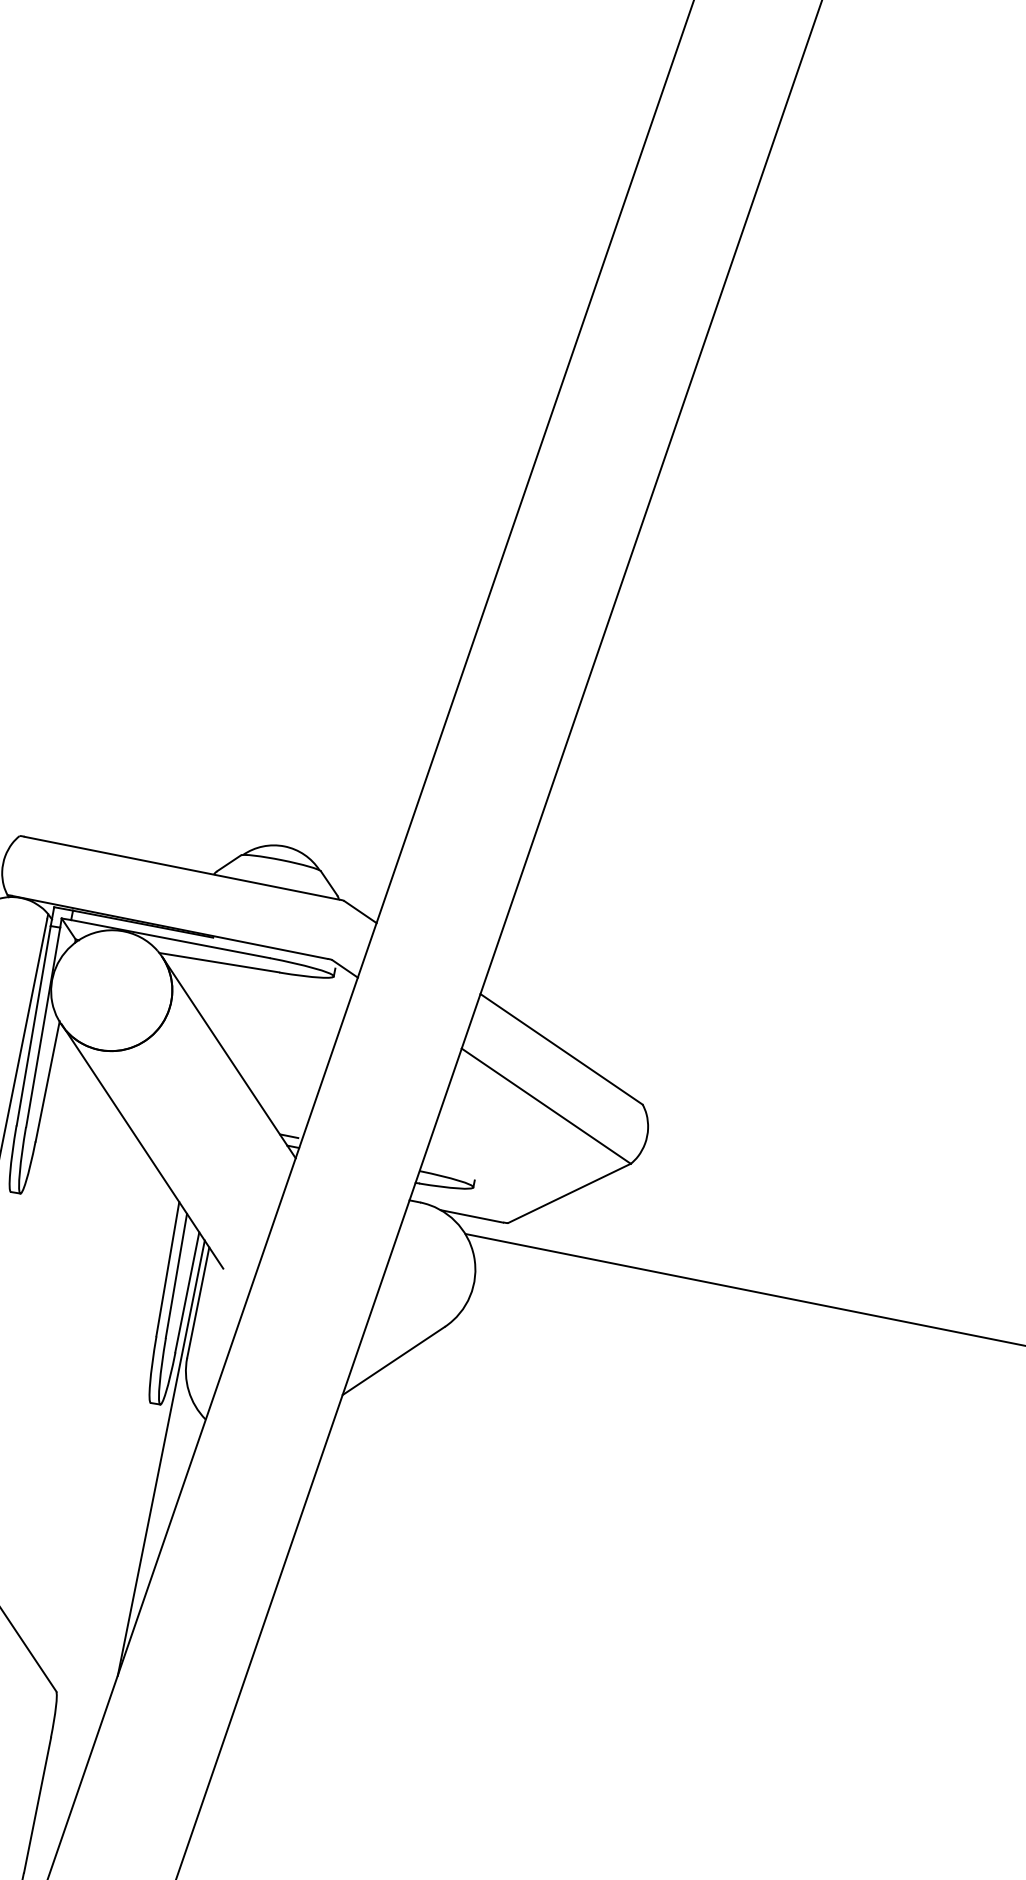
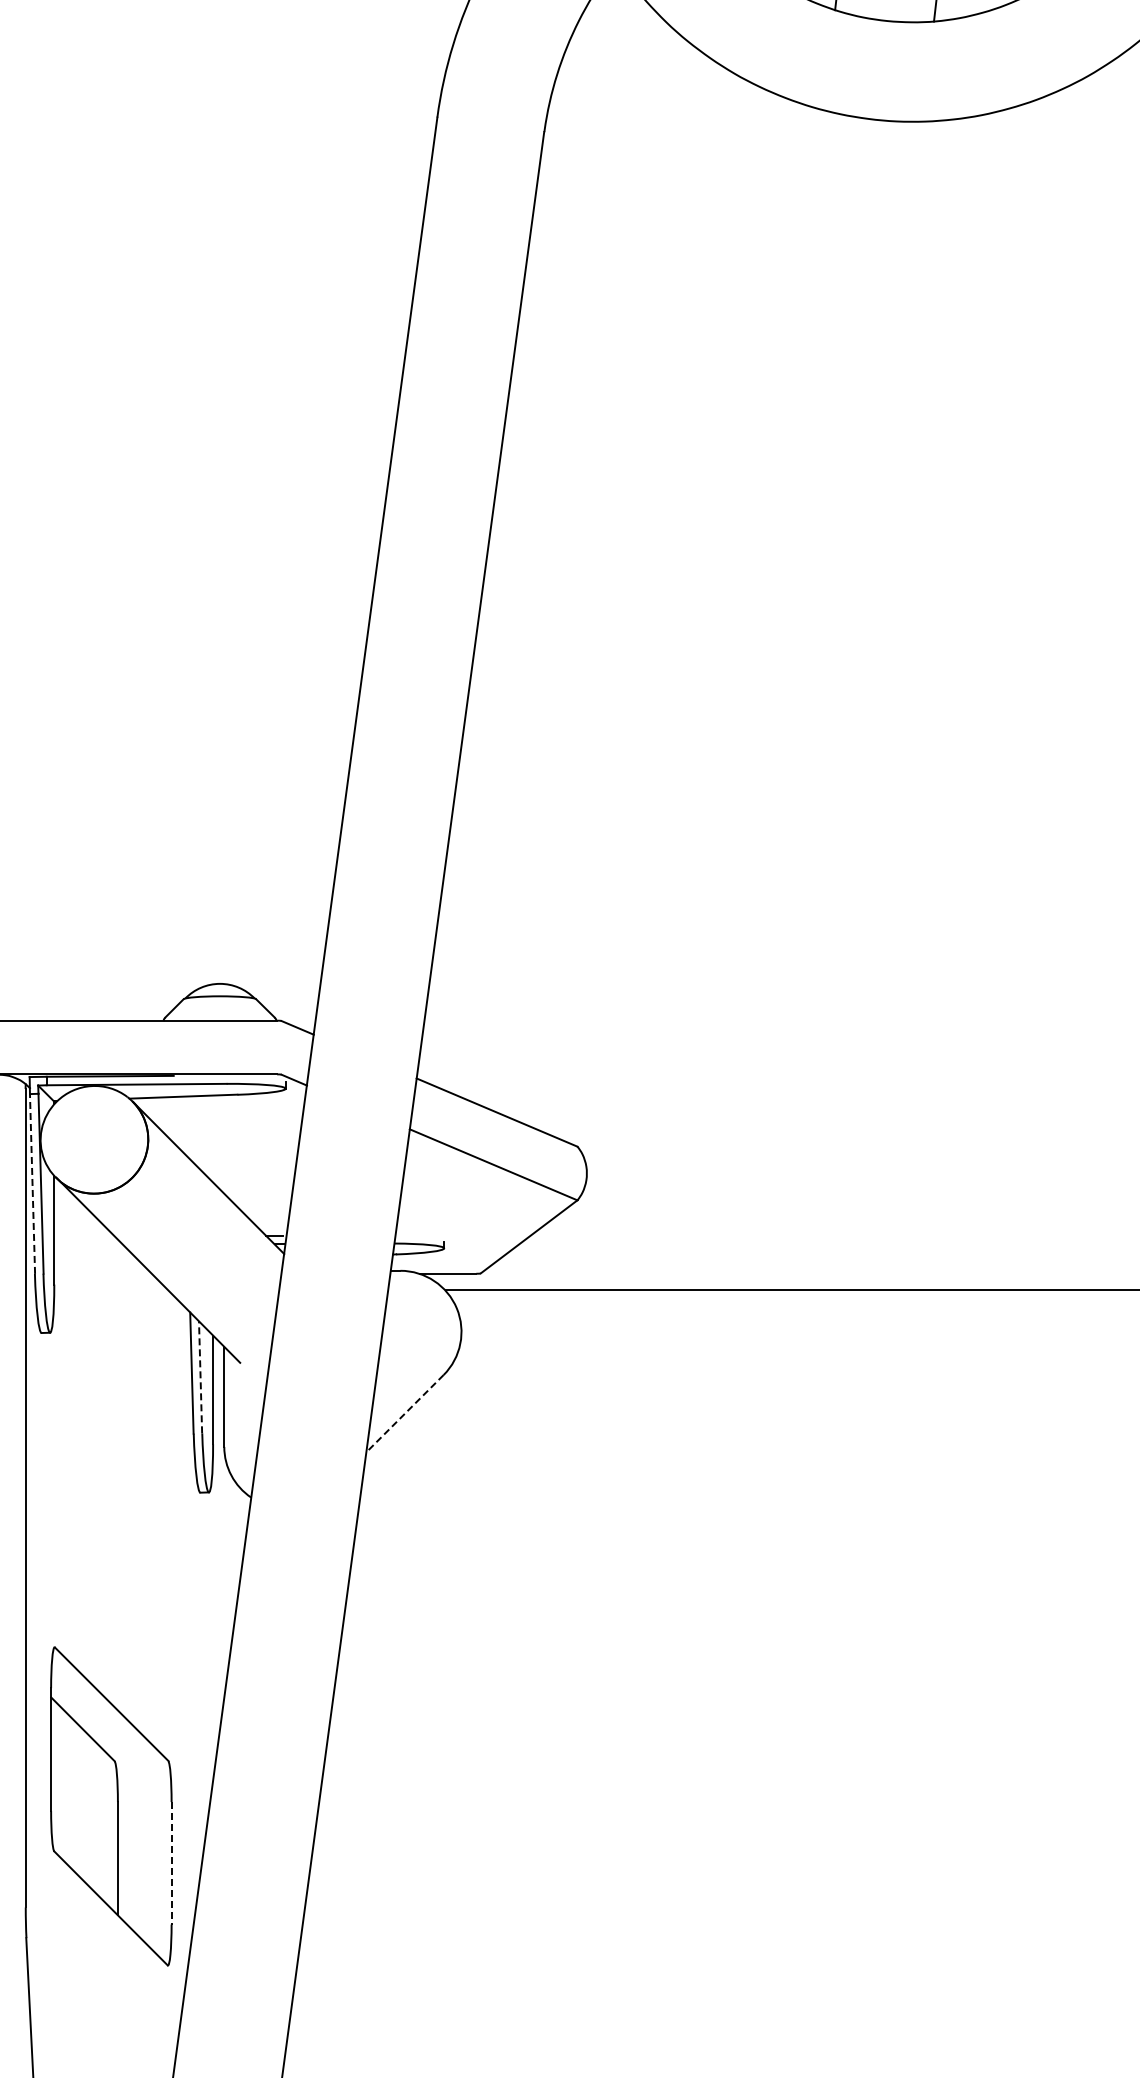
line: (33, 1026) -> (32, 1184), solid -> dashed
line: (176, 1276) -> (200, 1377), solid -> dashed
line: (393, 1360) -> (404, 1413), solid -> dashed
line: (161, 1457) -> (219, 1538), removed
line: (37, 1805) -> (171, 1863), solid -> dashed

